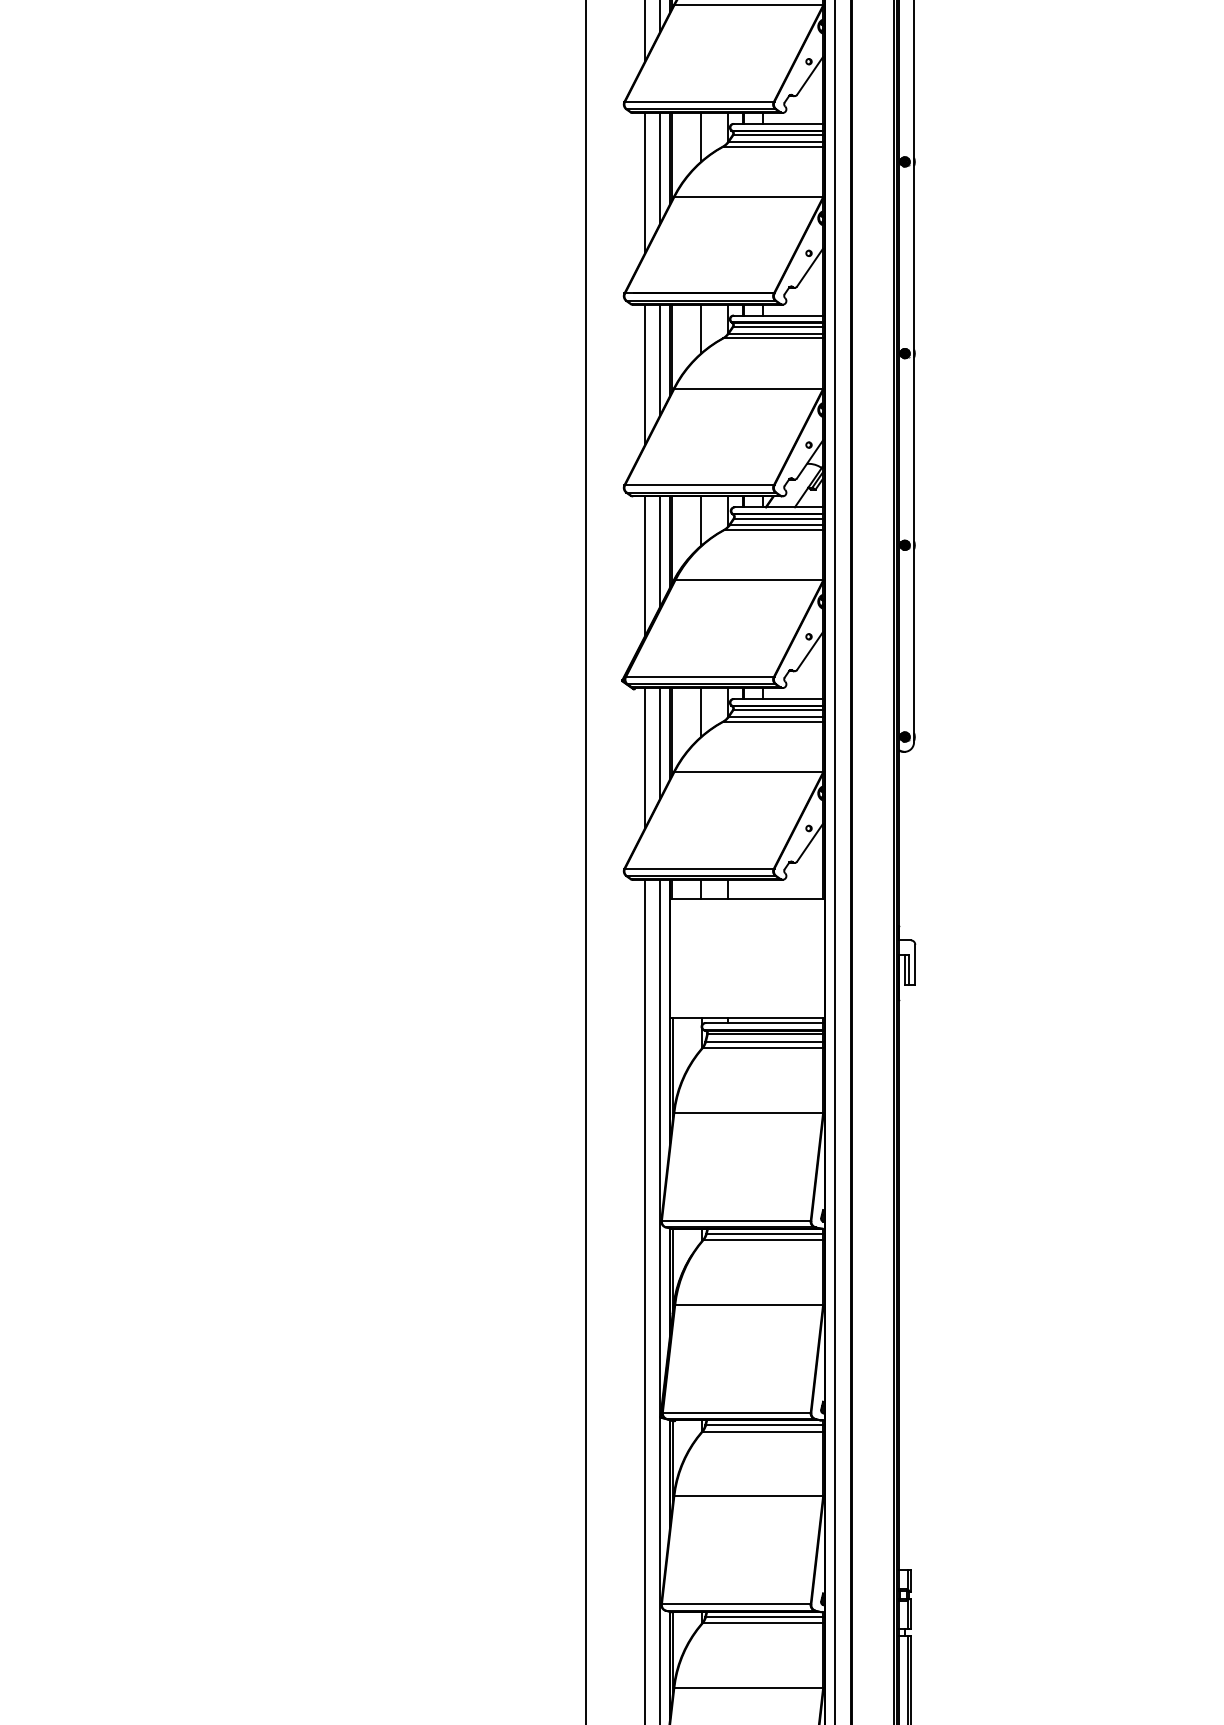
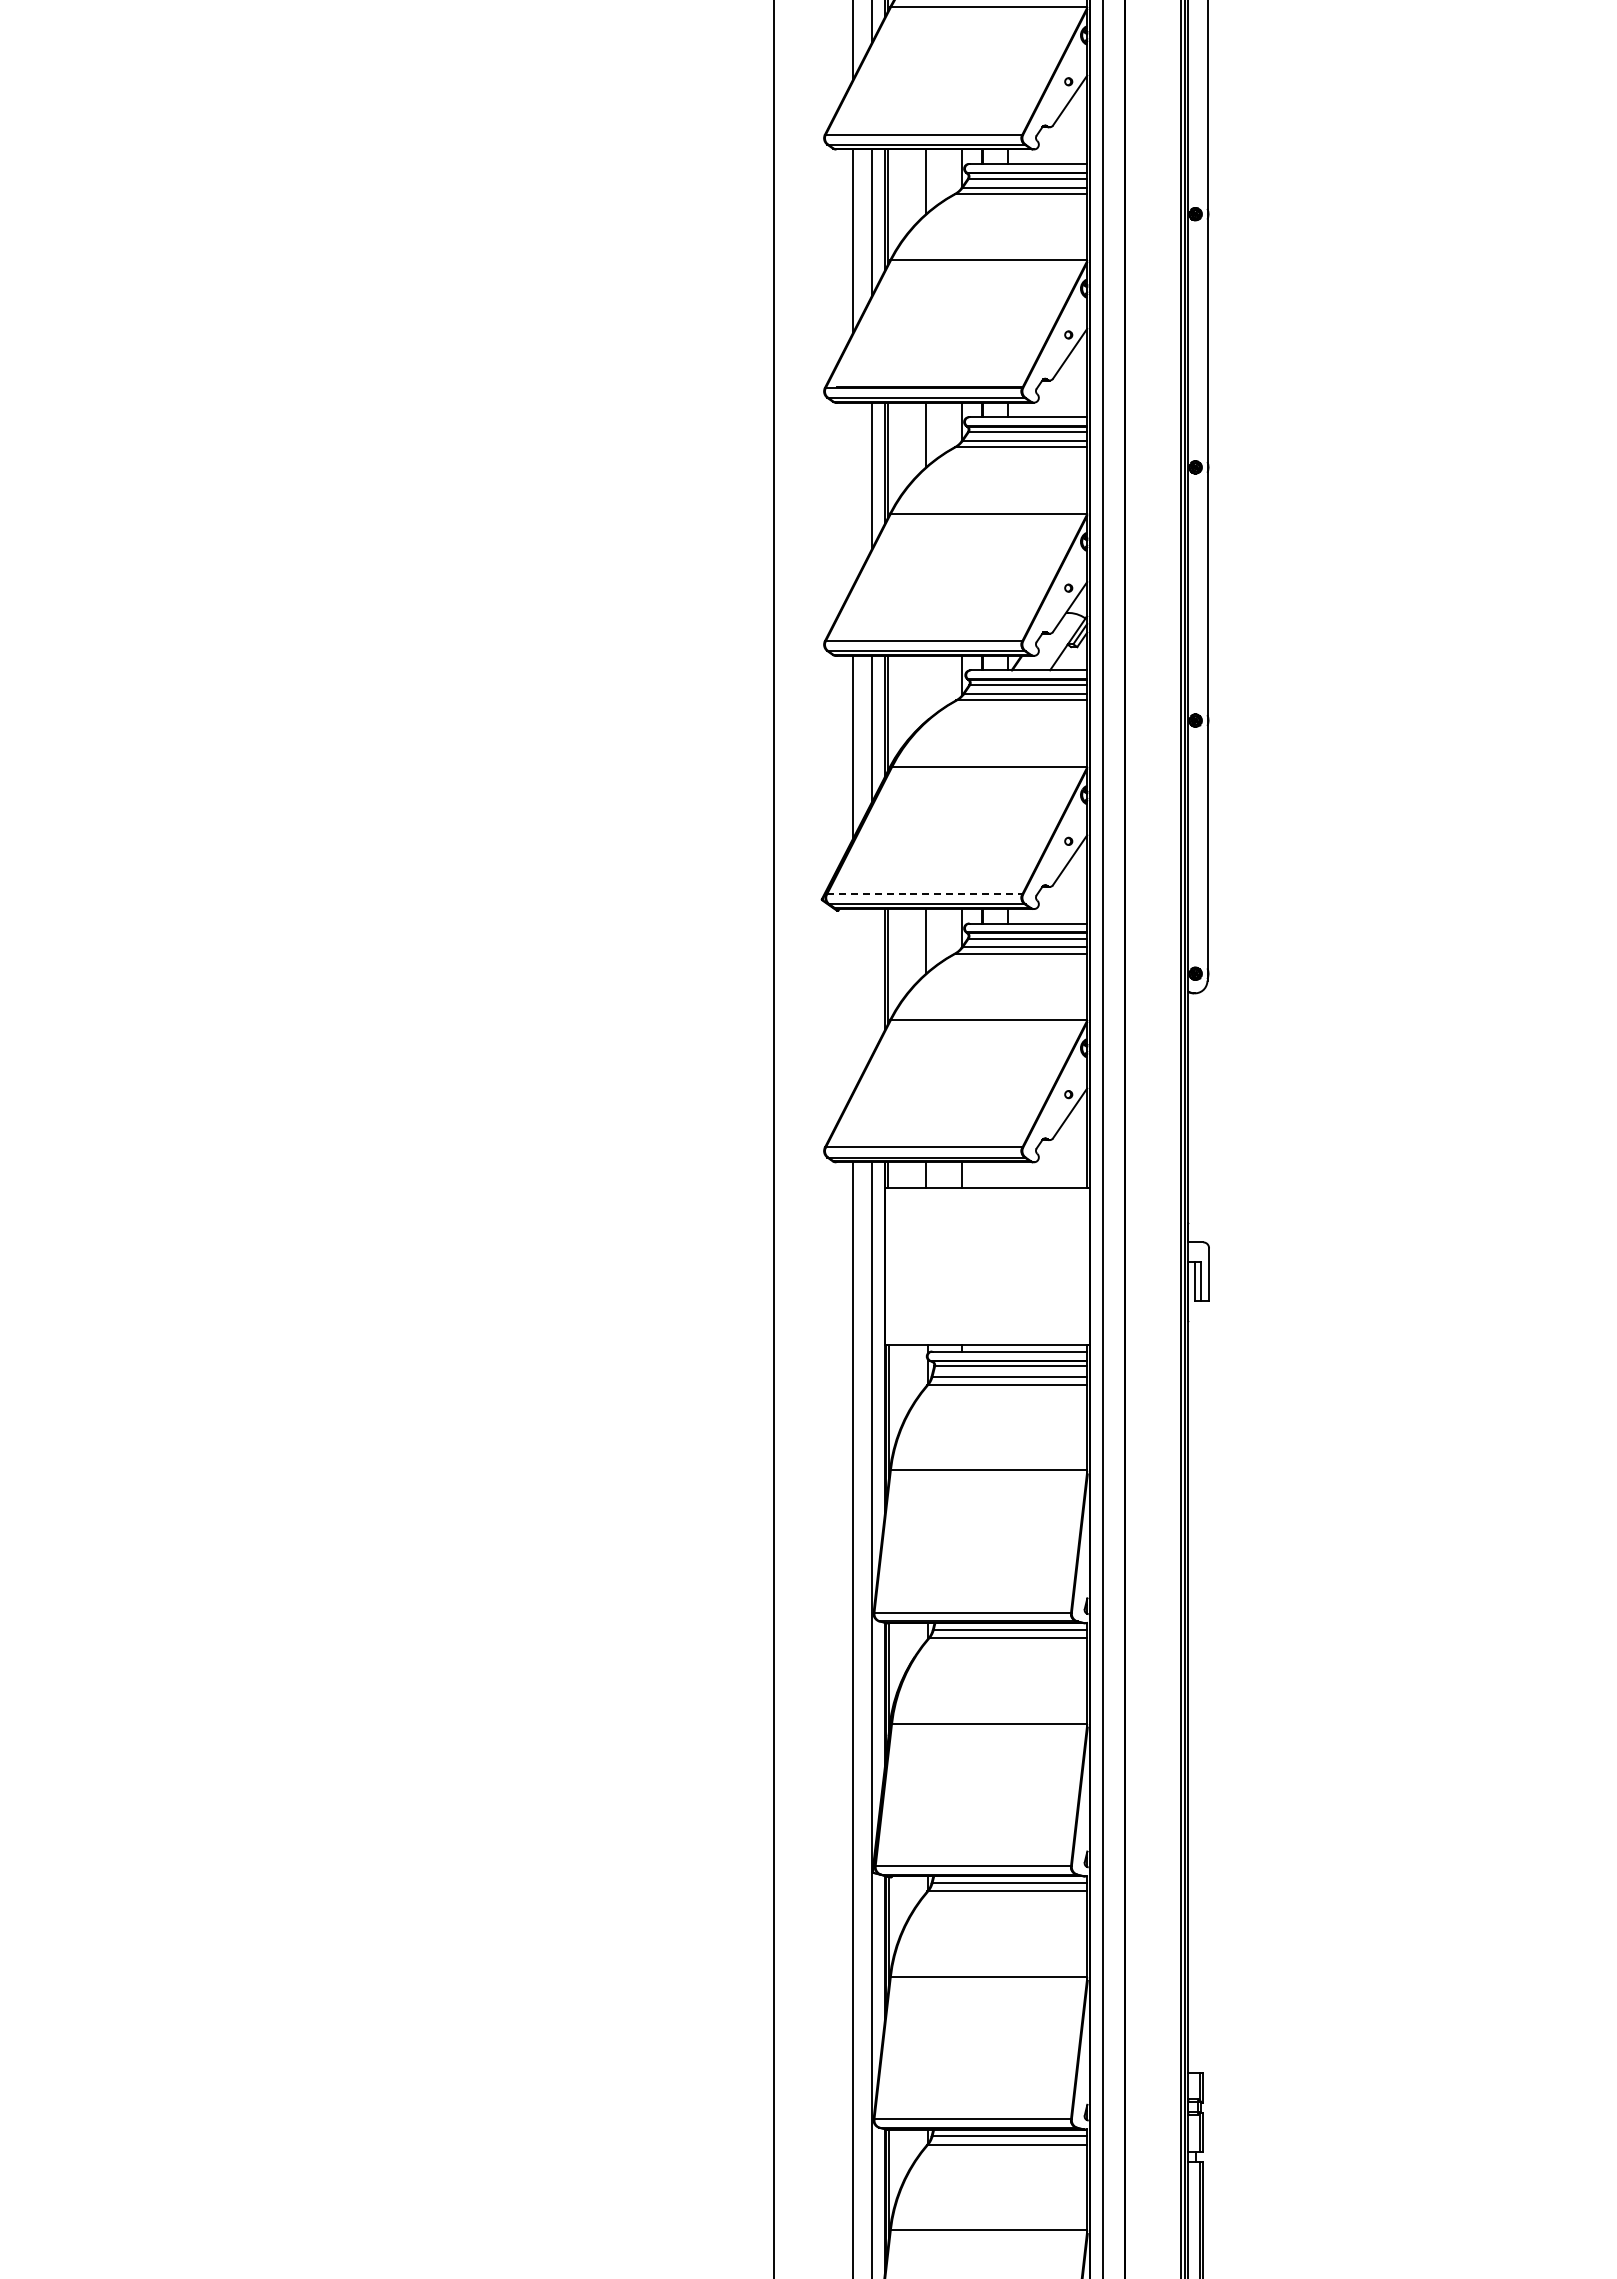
line: (645, 374) -> (852, 494), removed
line: (701, 521) -> (926, 688), removed
line: (699, 677) -> (924, 894), solid -> dashed
line: (660, 742) -> (872, 981), removed
line: (645, 758) -> (852, 1001), removed

